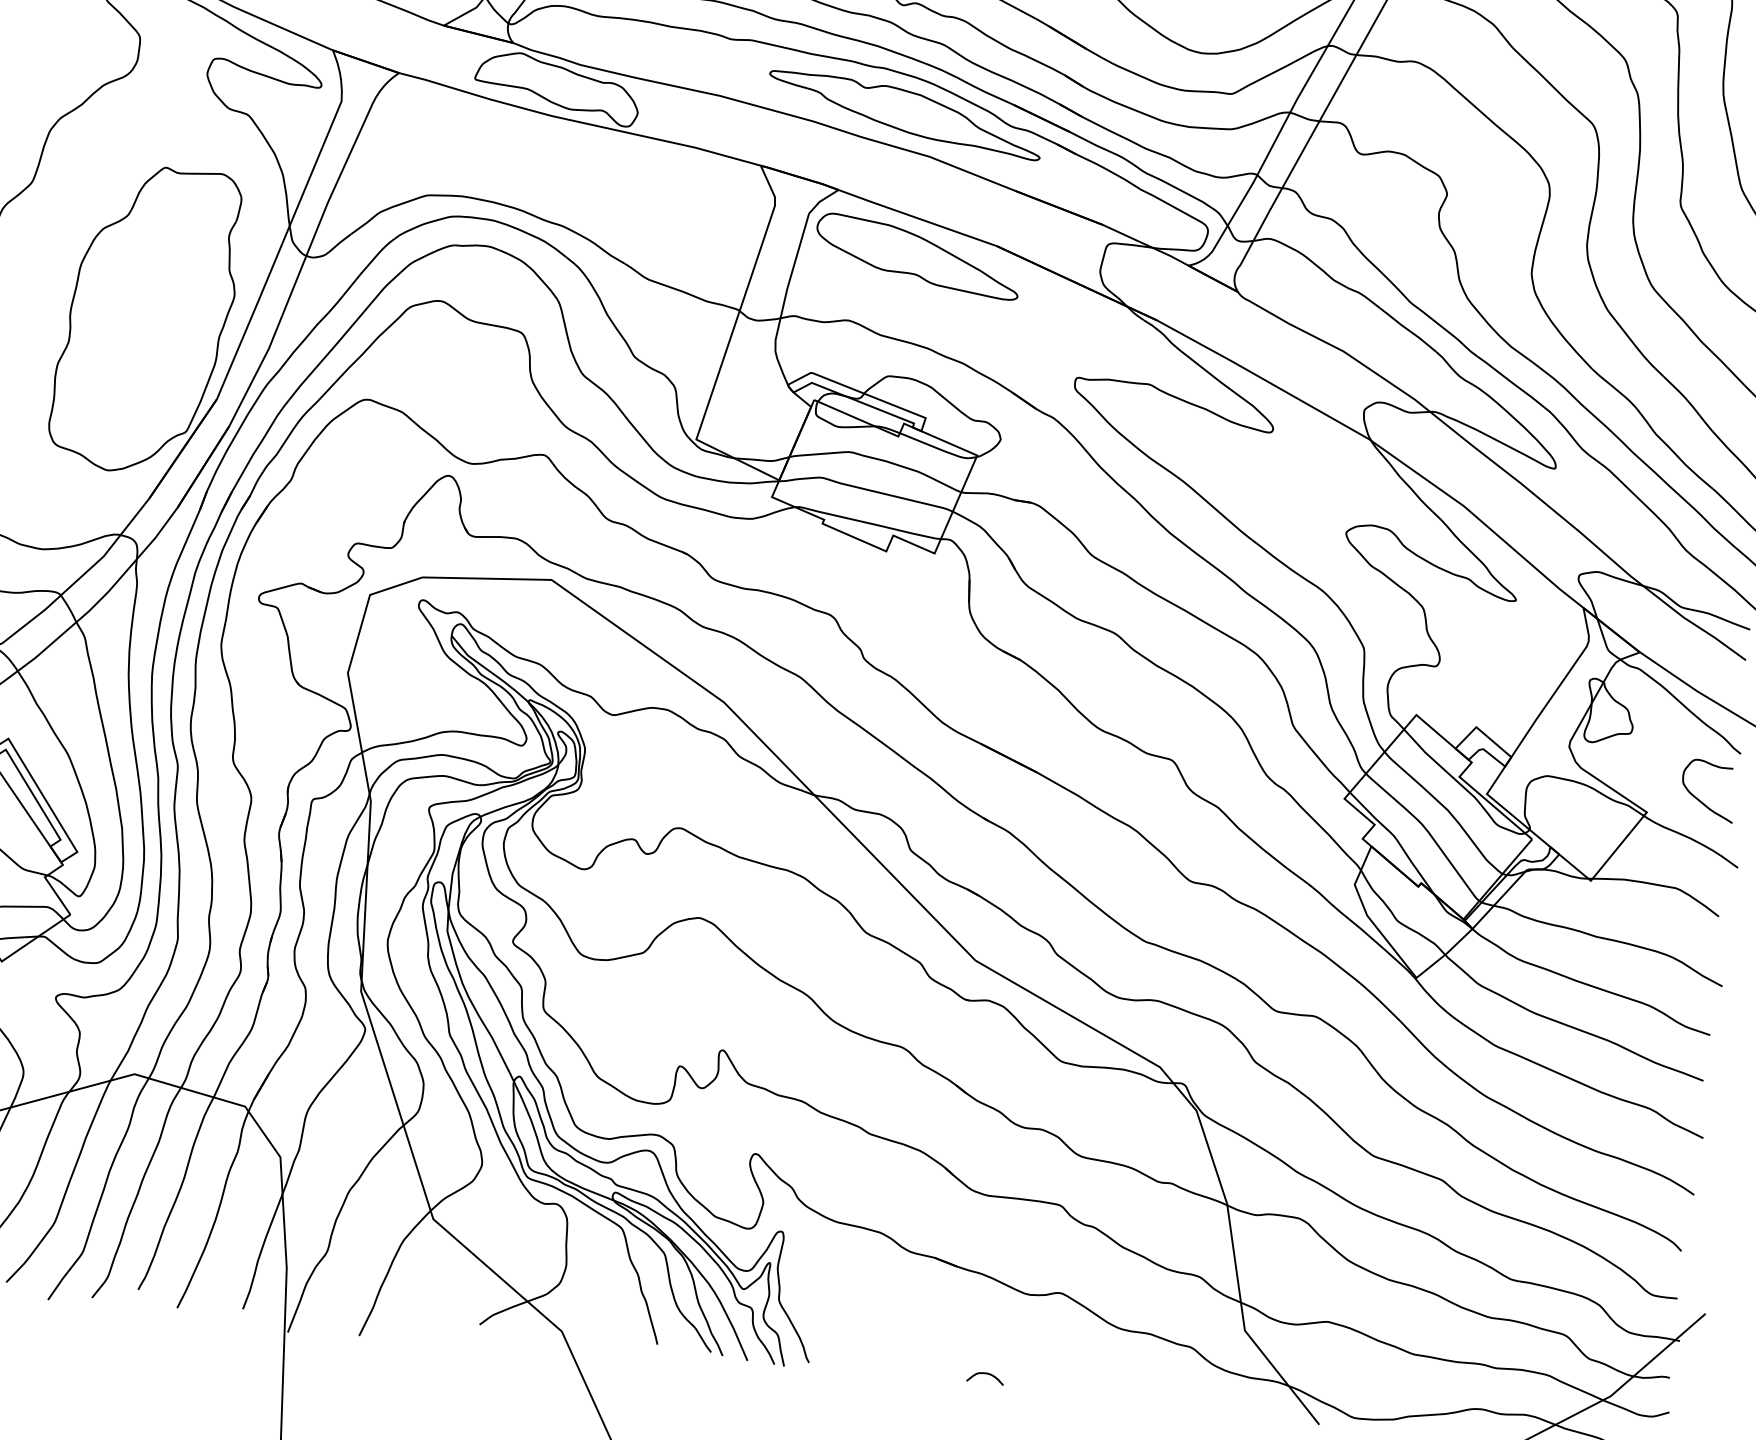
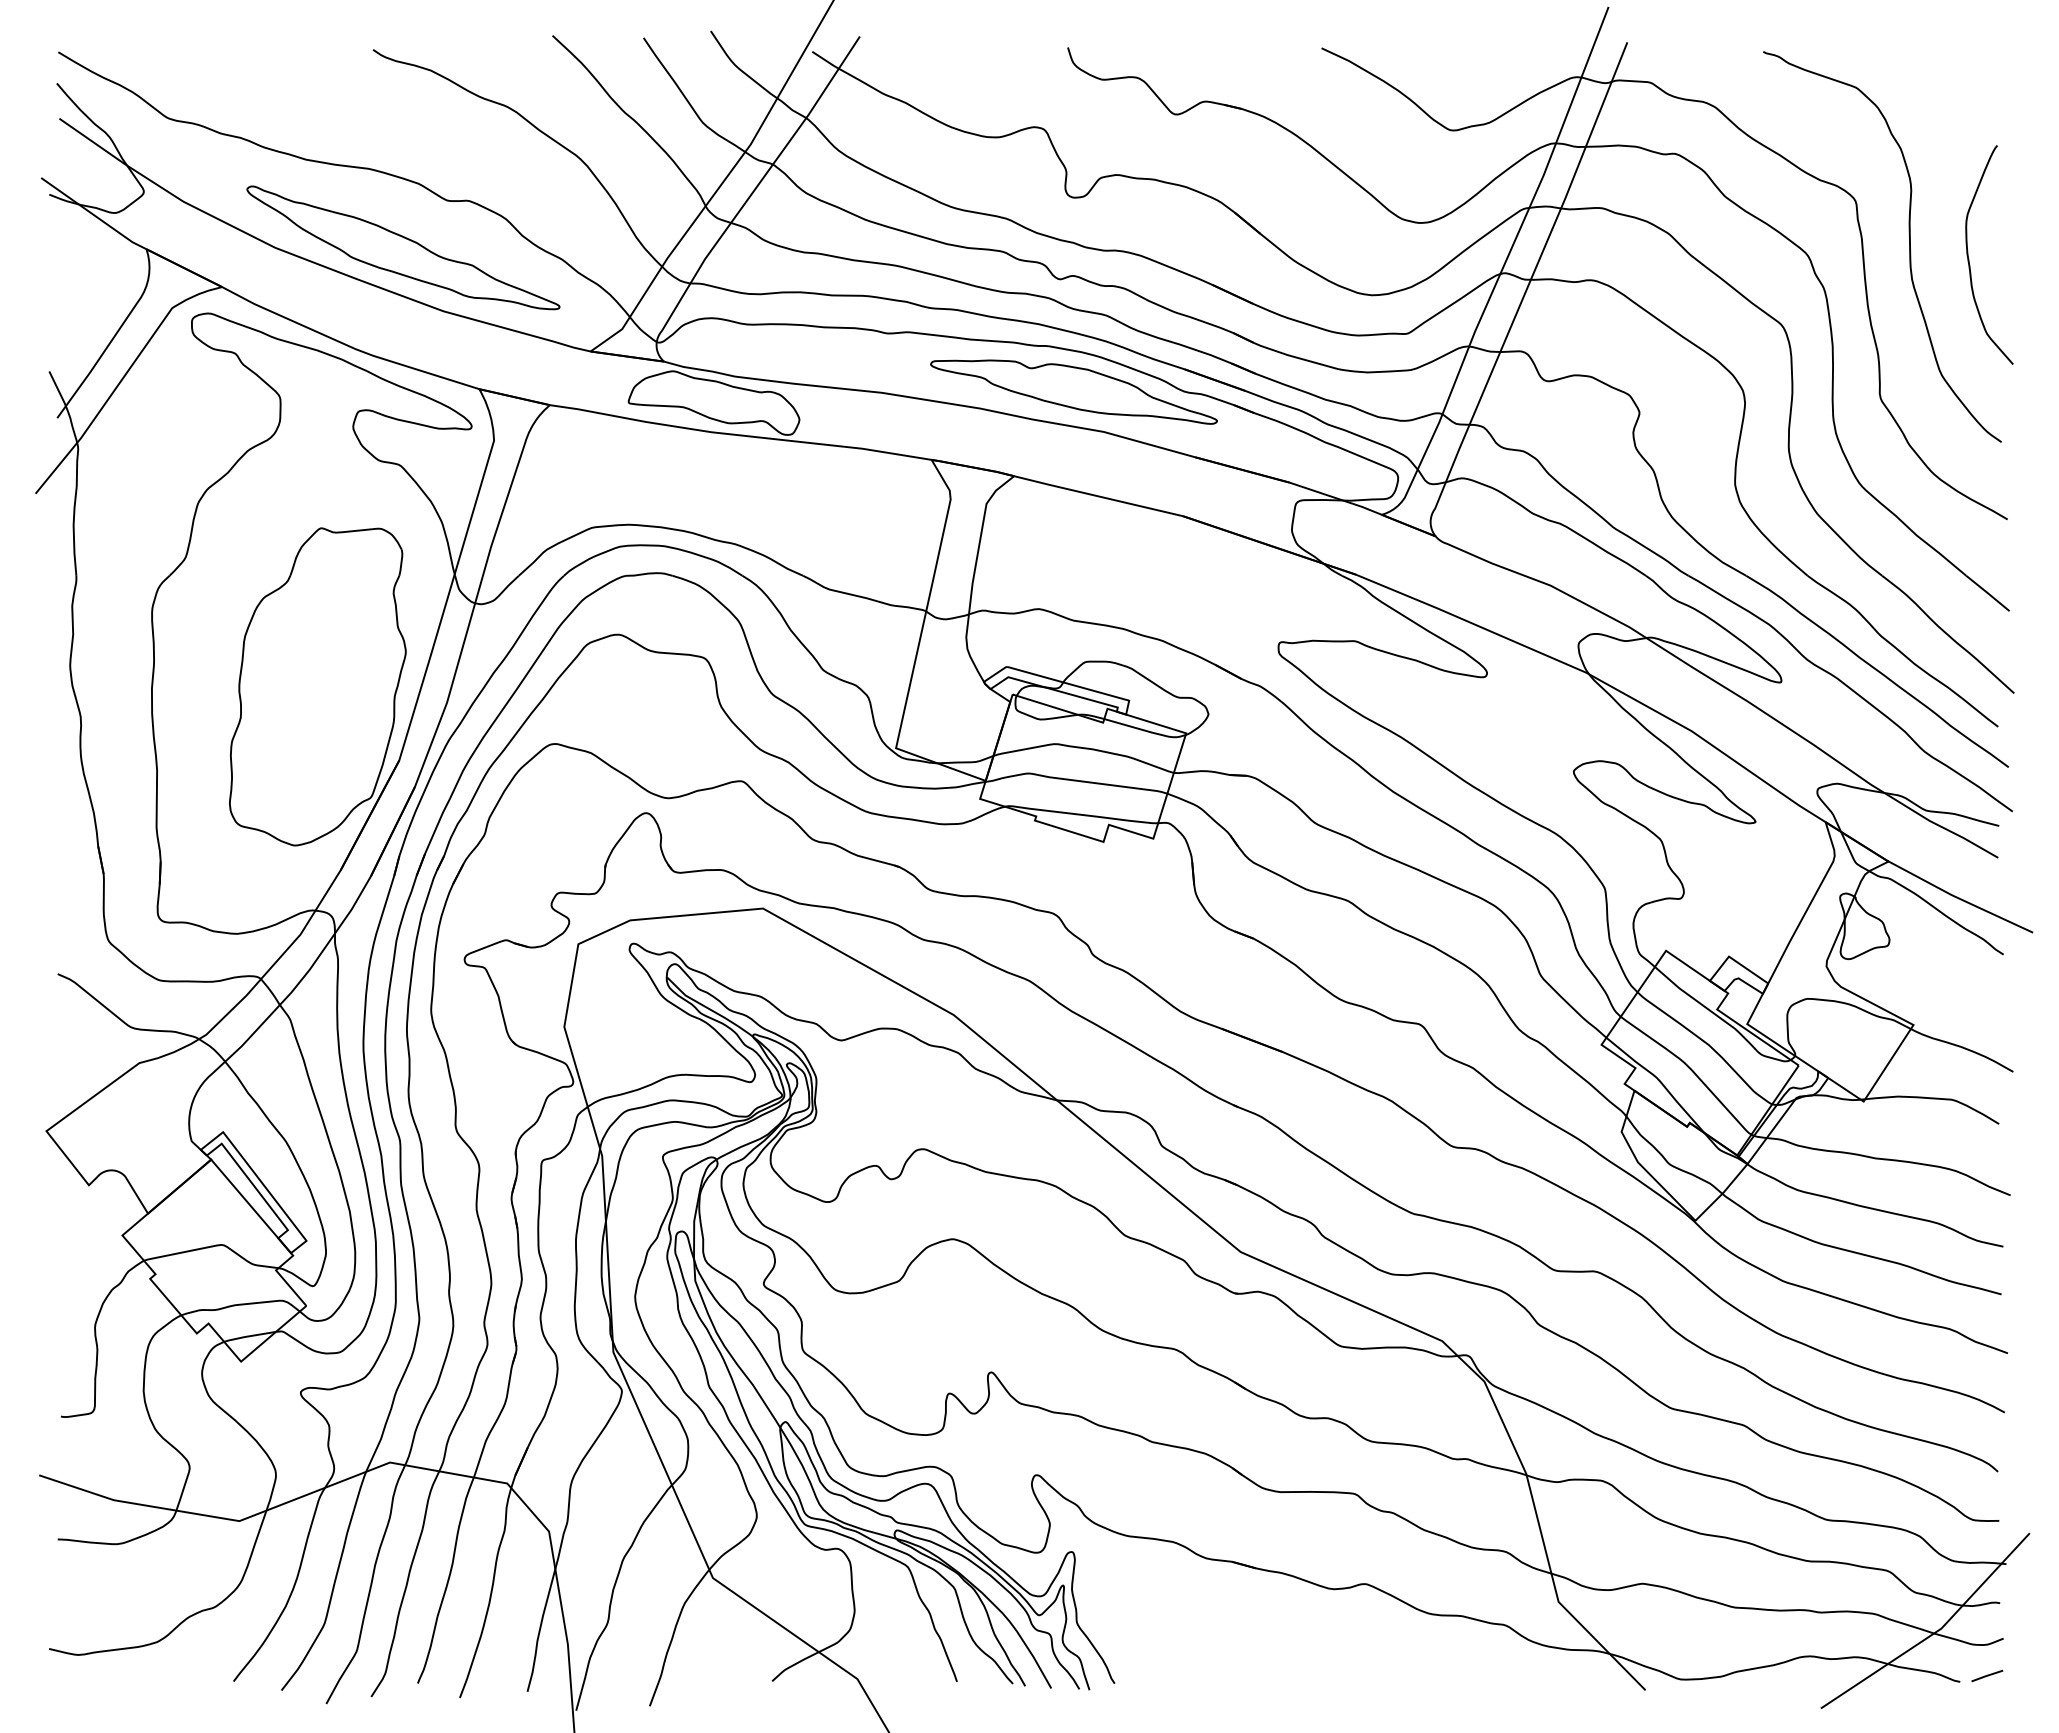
part: (917, 256) -> (1102, 535), removed
curve: (1700, 800) -> (1967, 1006), removed
curve: (985, 1374) -> (1297, 1675), removed

